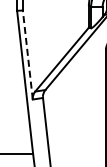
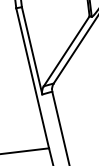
line: (27, 55) -> (31, 51), dashed -> solid

